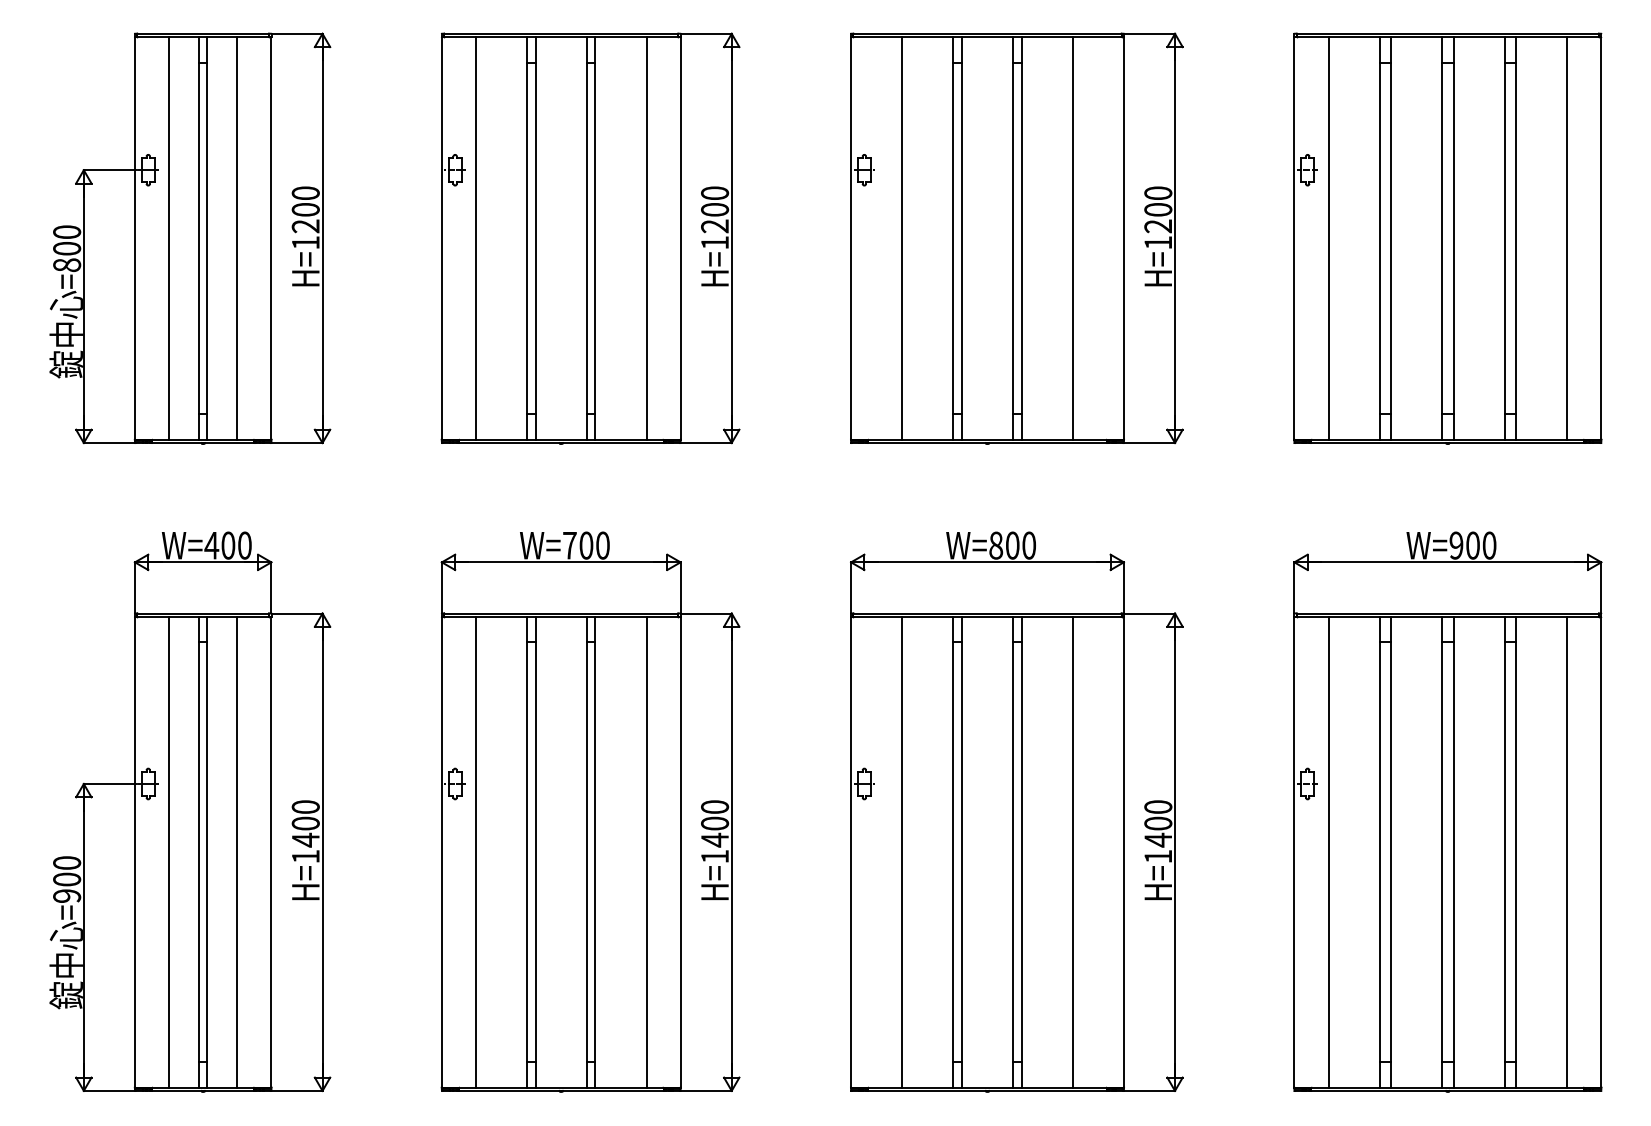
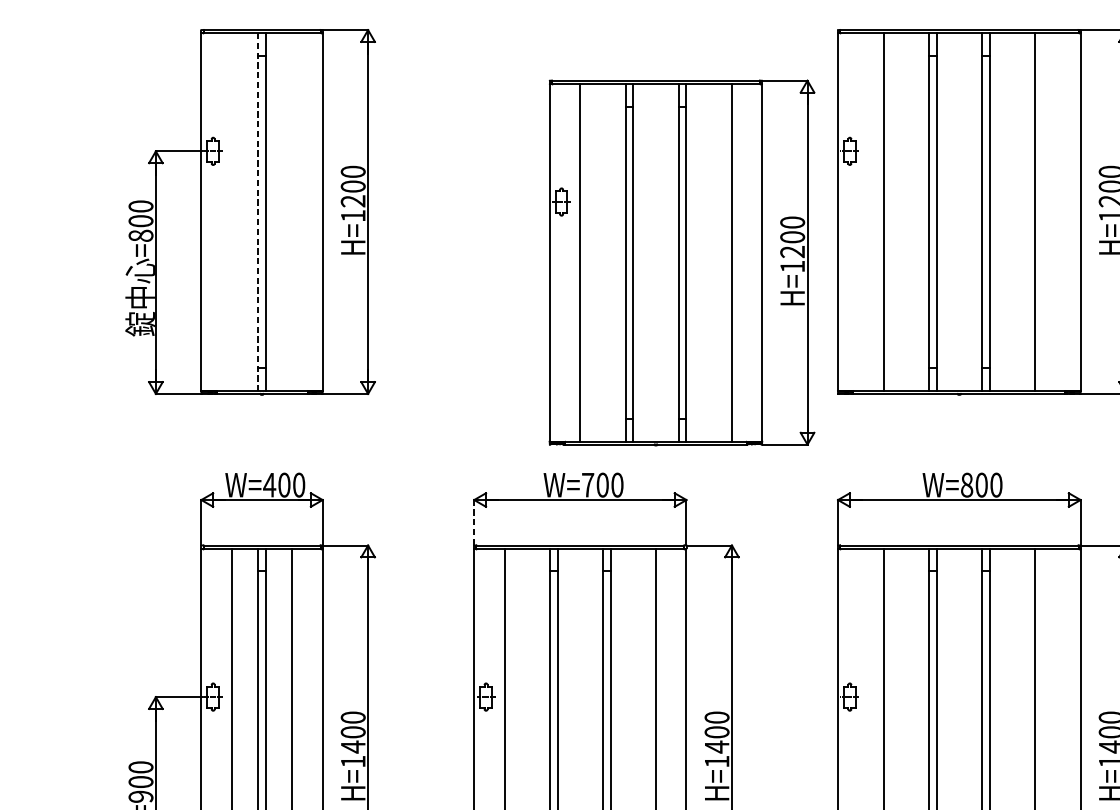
line: (169, 238) -> (232, 212), removed
line: (198, 238) -> (257, 212), solid -> dashed
line: (237, 238) -> (292, 212), removed
part: (590, 238) -> (681, 262), moved
line: (441, 586) -> (473, 521), solid -> dashed

